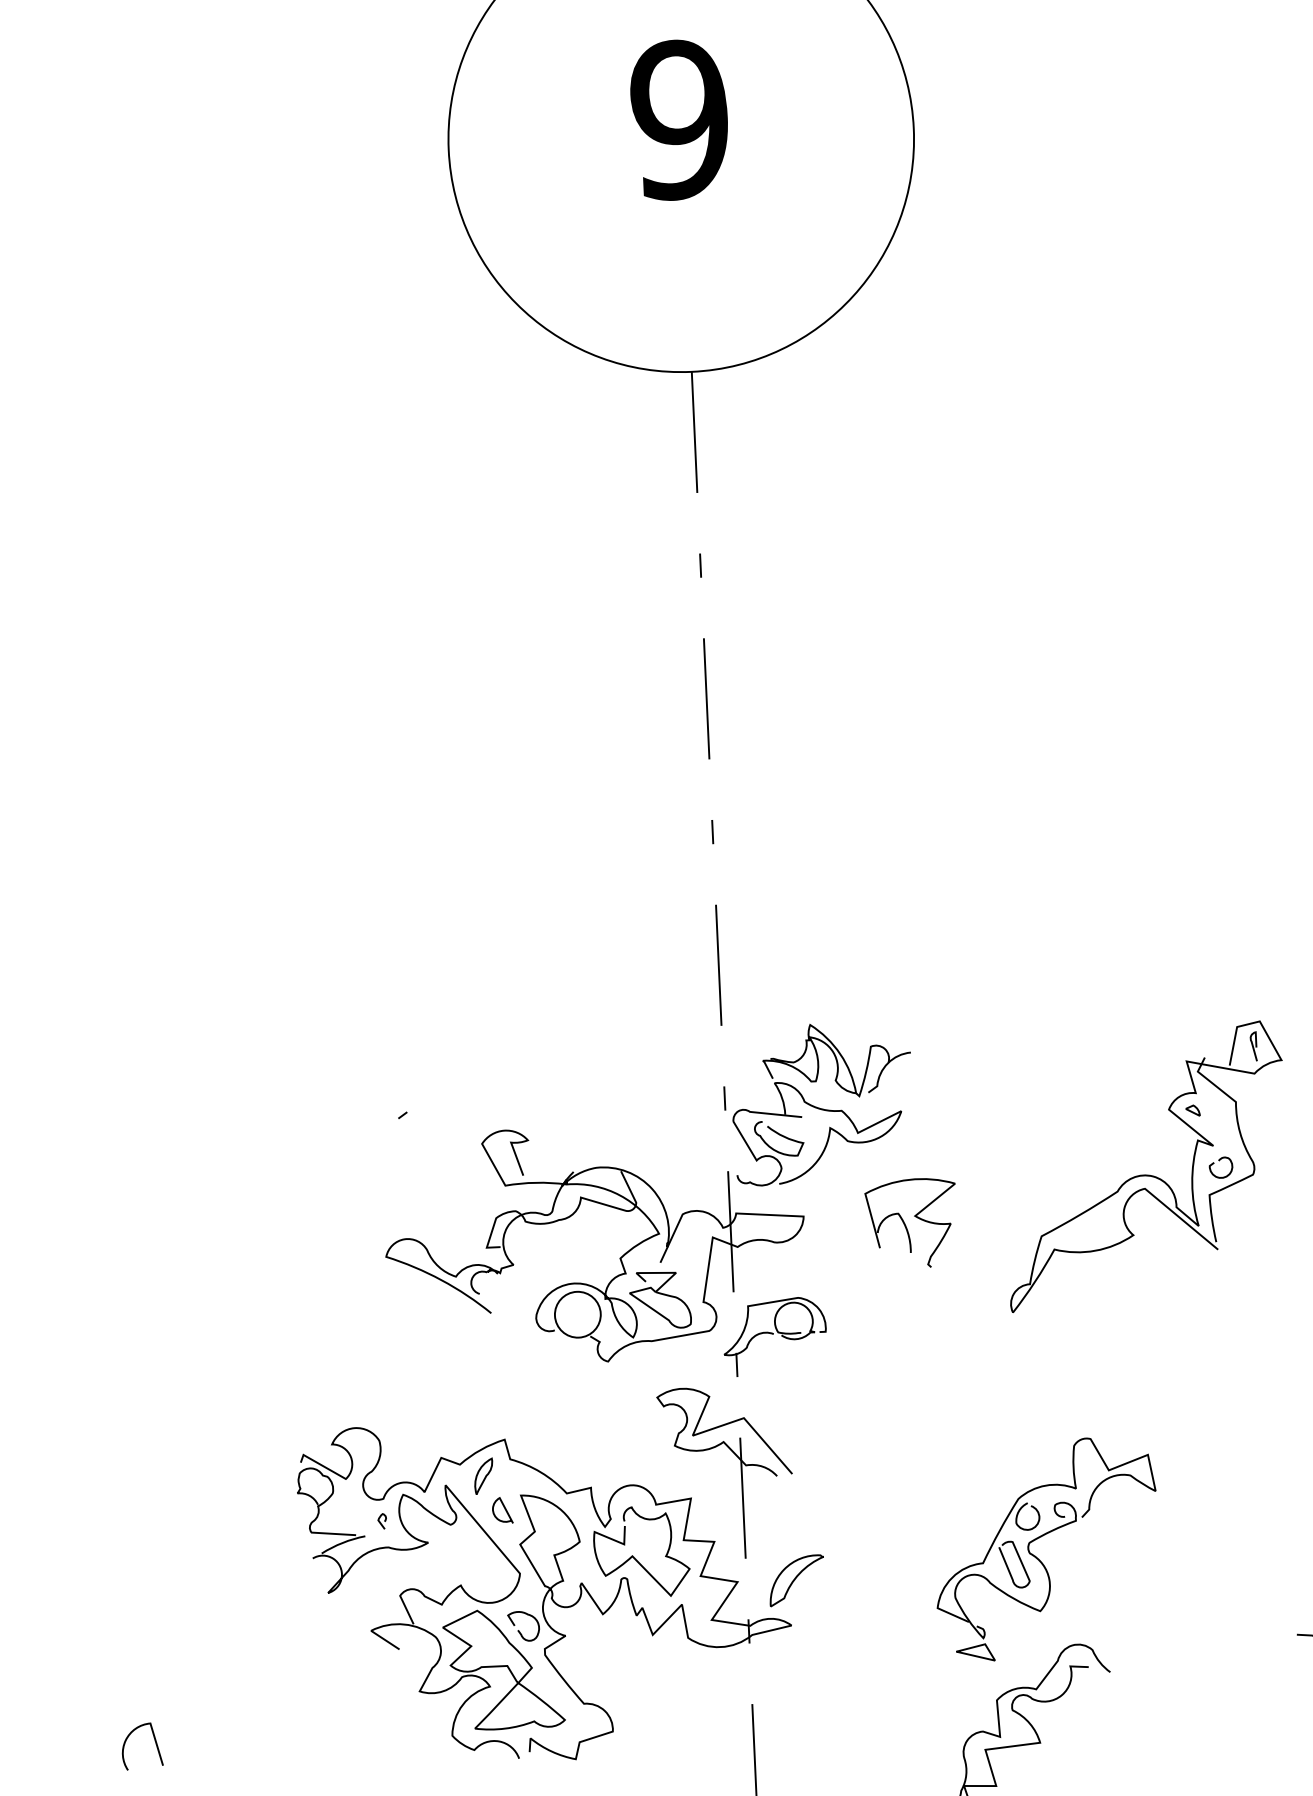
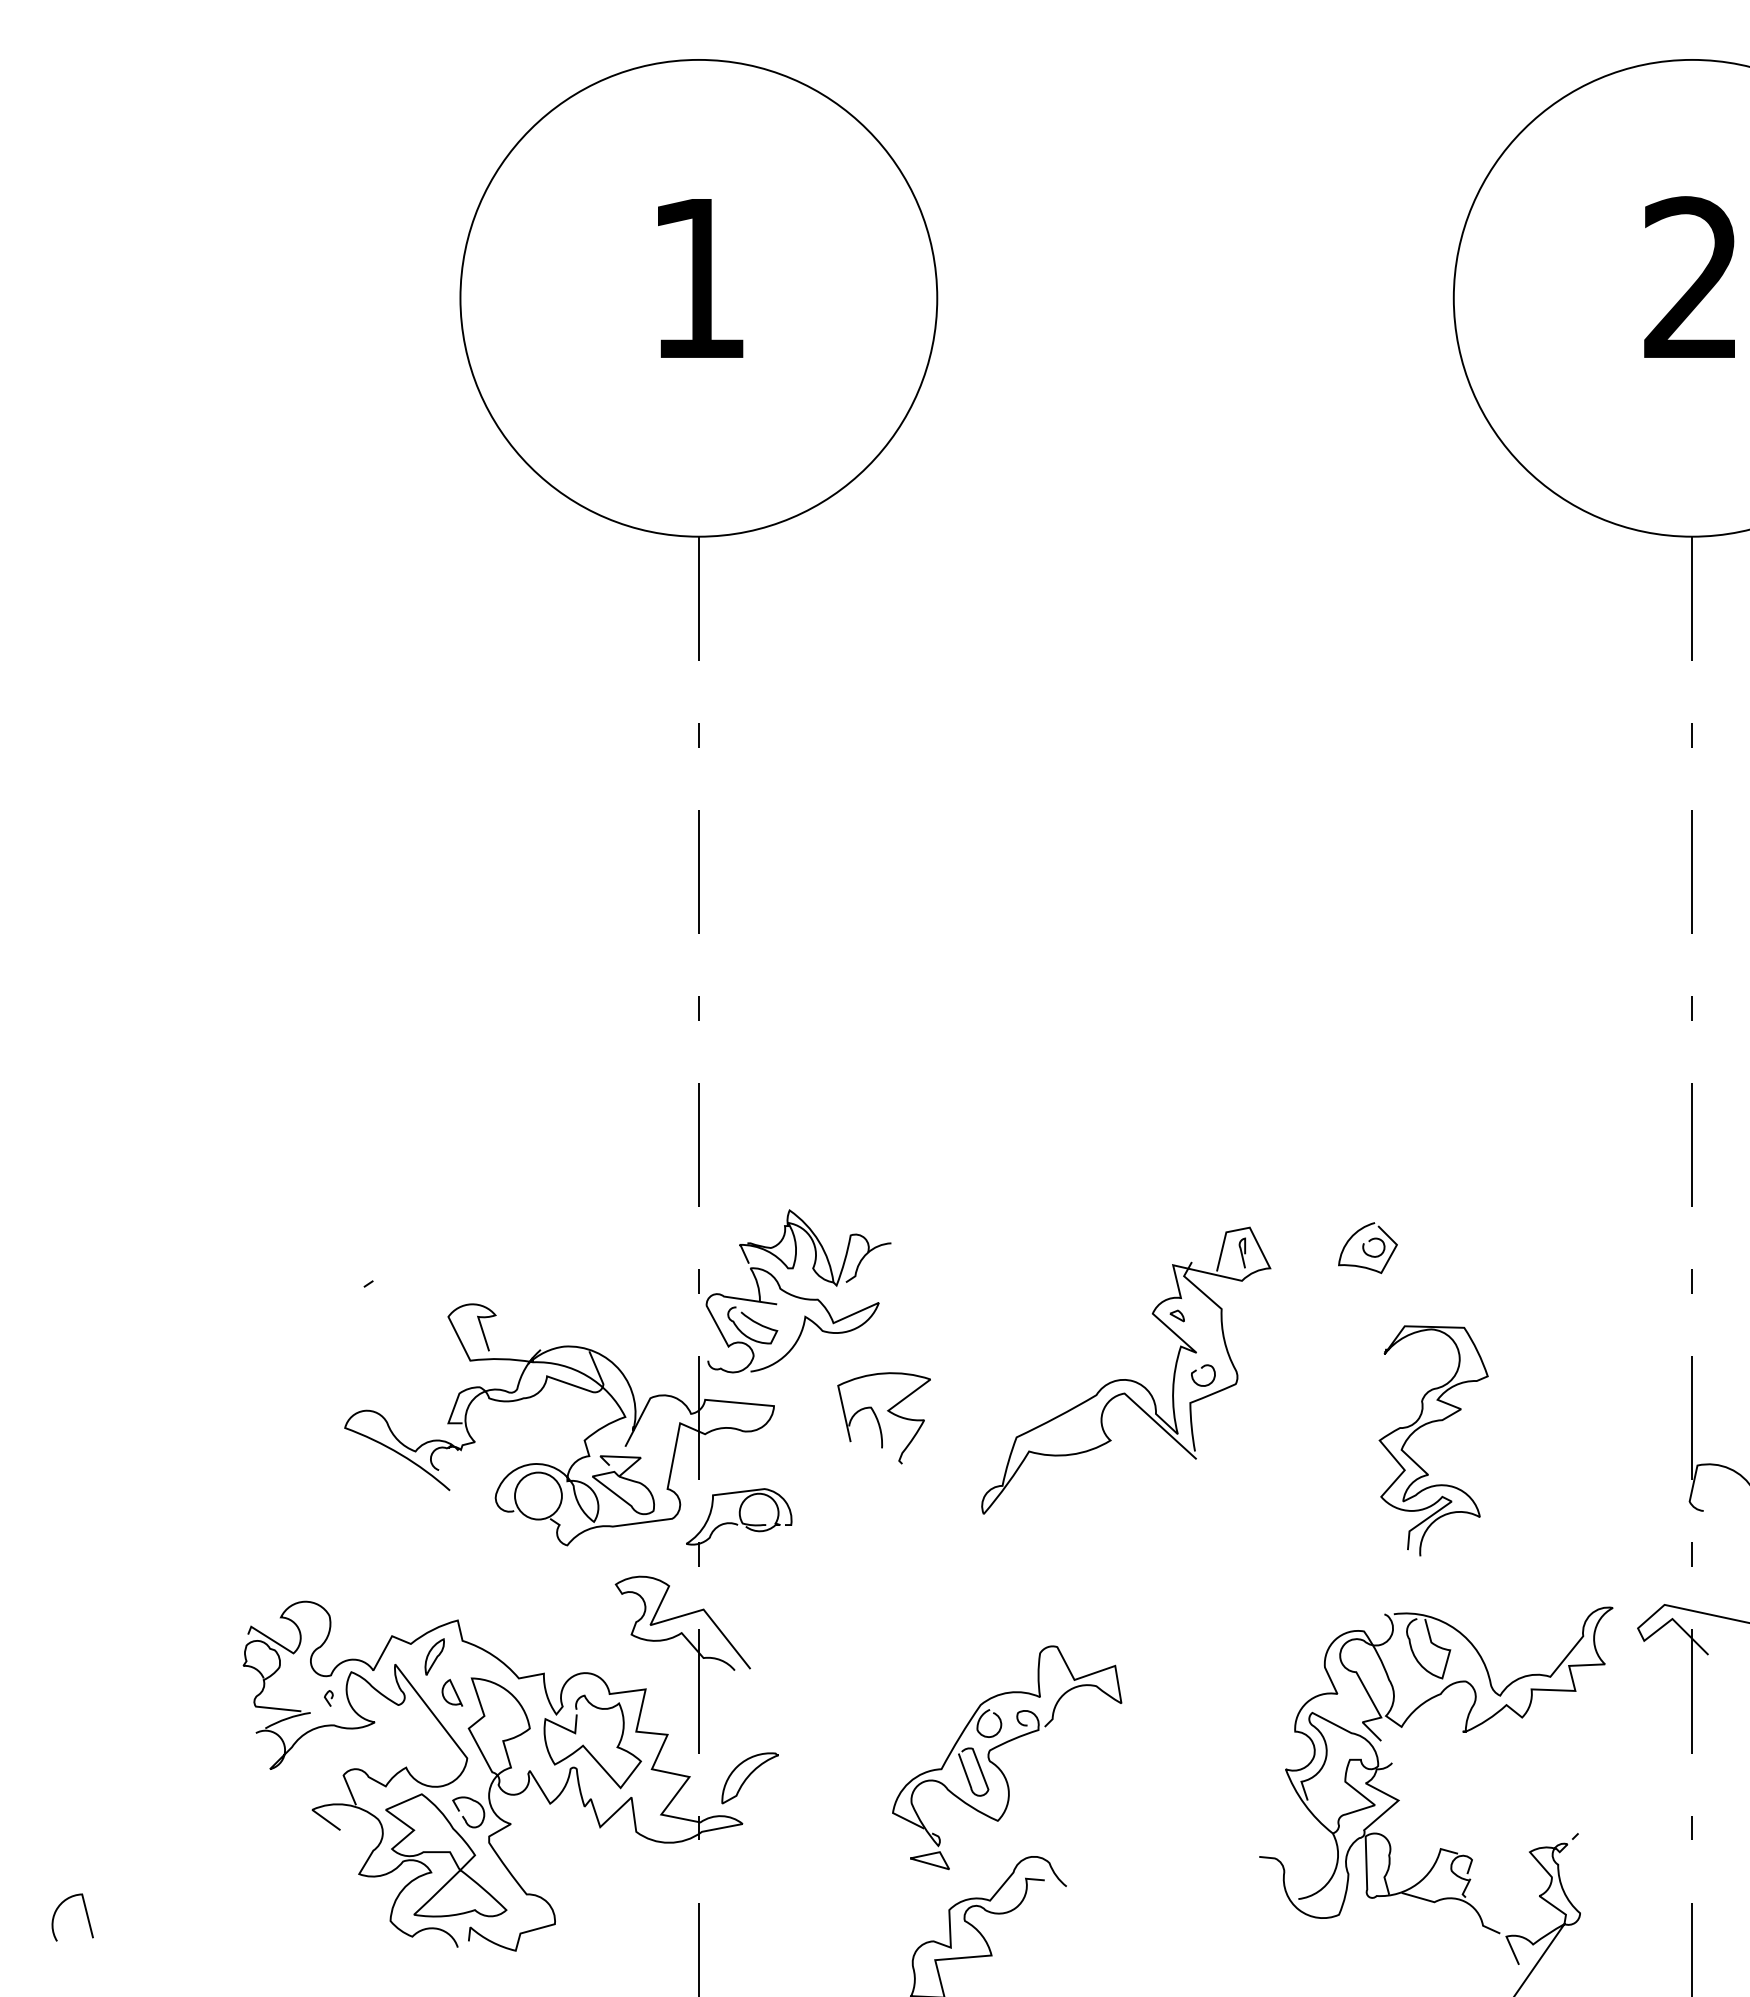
text: (679, 120) -> (697, 278), 9 -> 1

